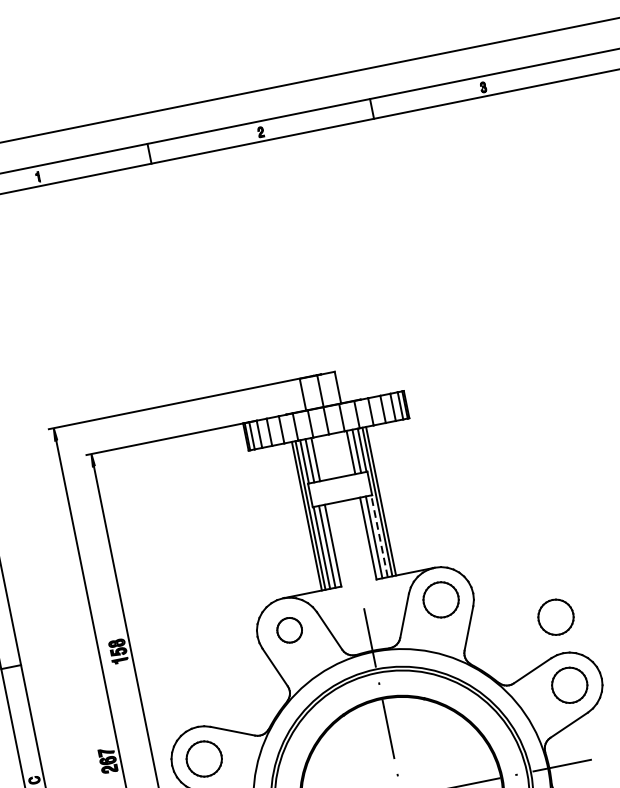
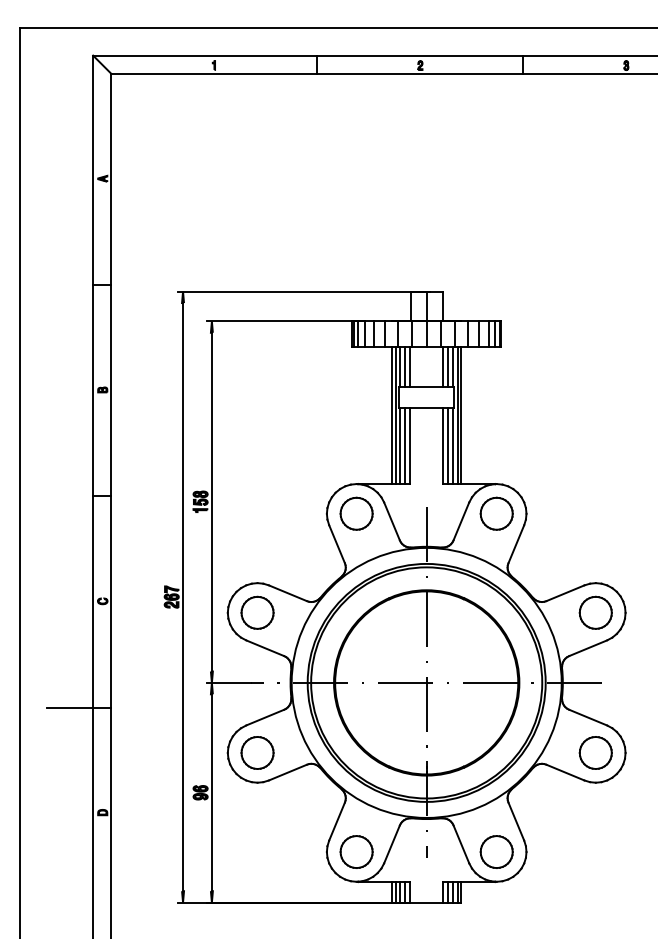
line: (379, 536) -> (453, 446), dashed -> solid
part: (555, 616) -> (595, 549), removed
part: (289, 630) -> (356, 513), size x1.43

